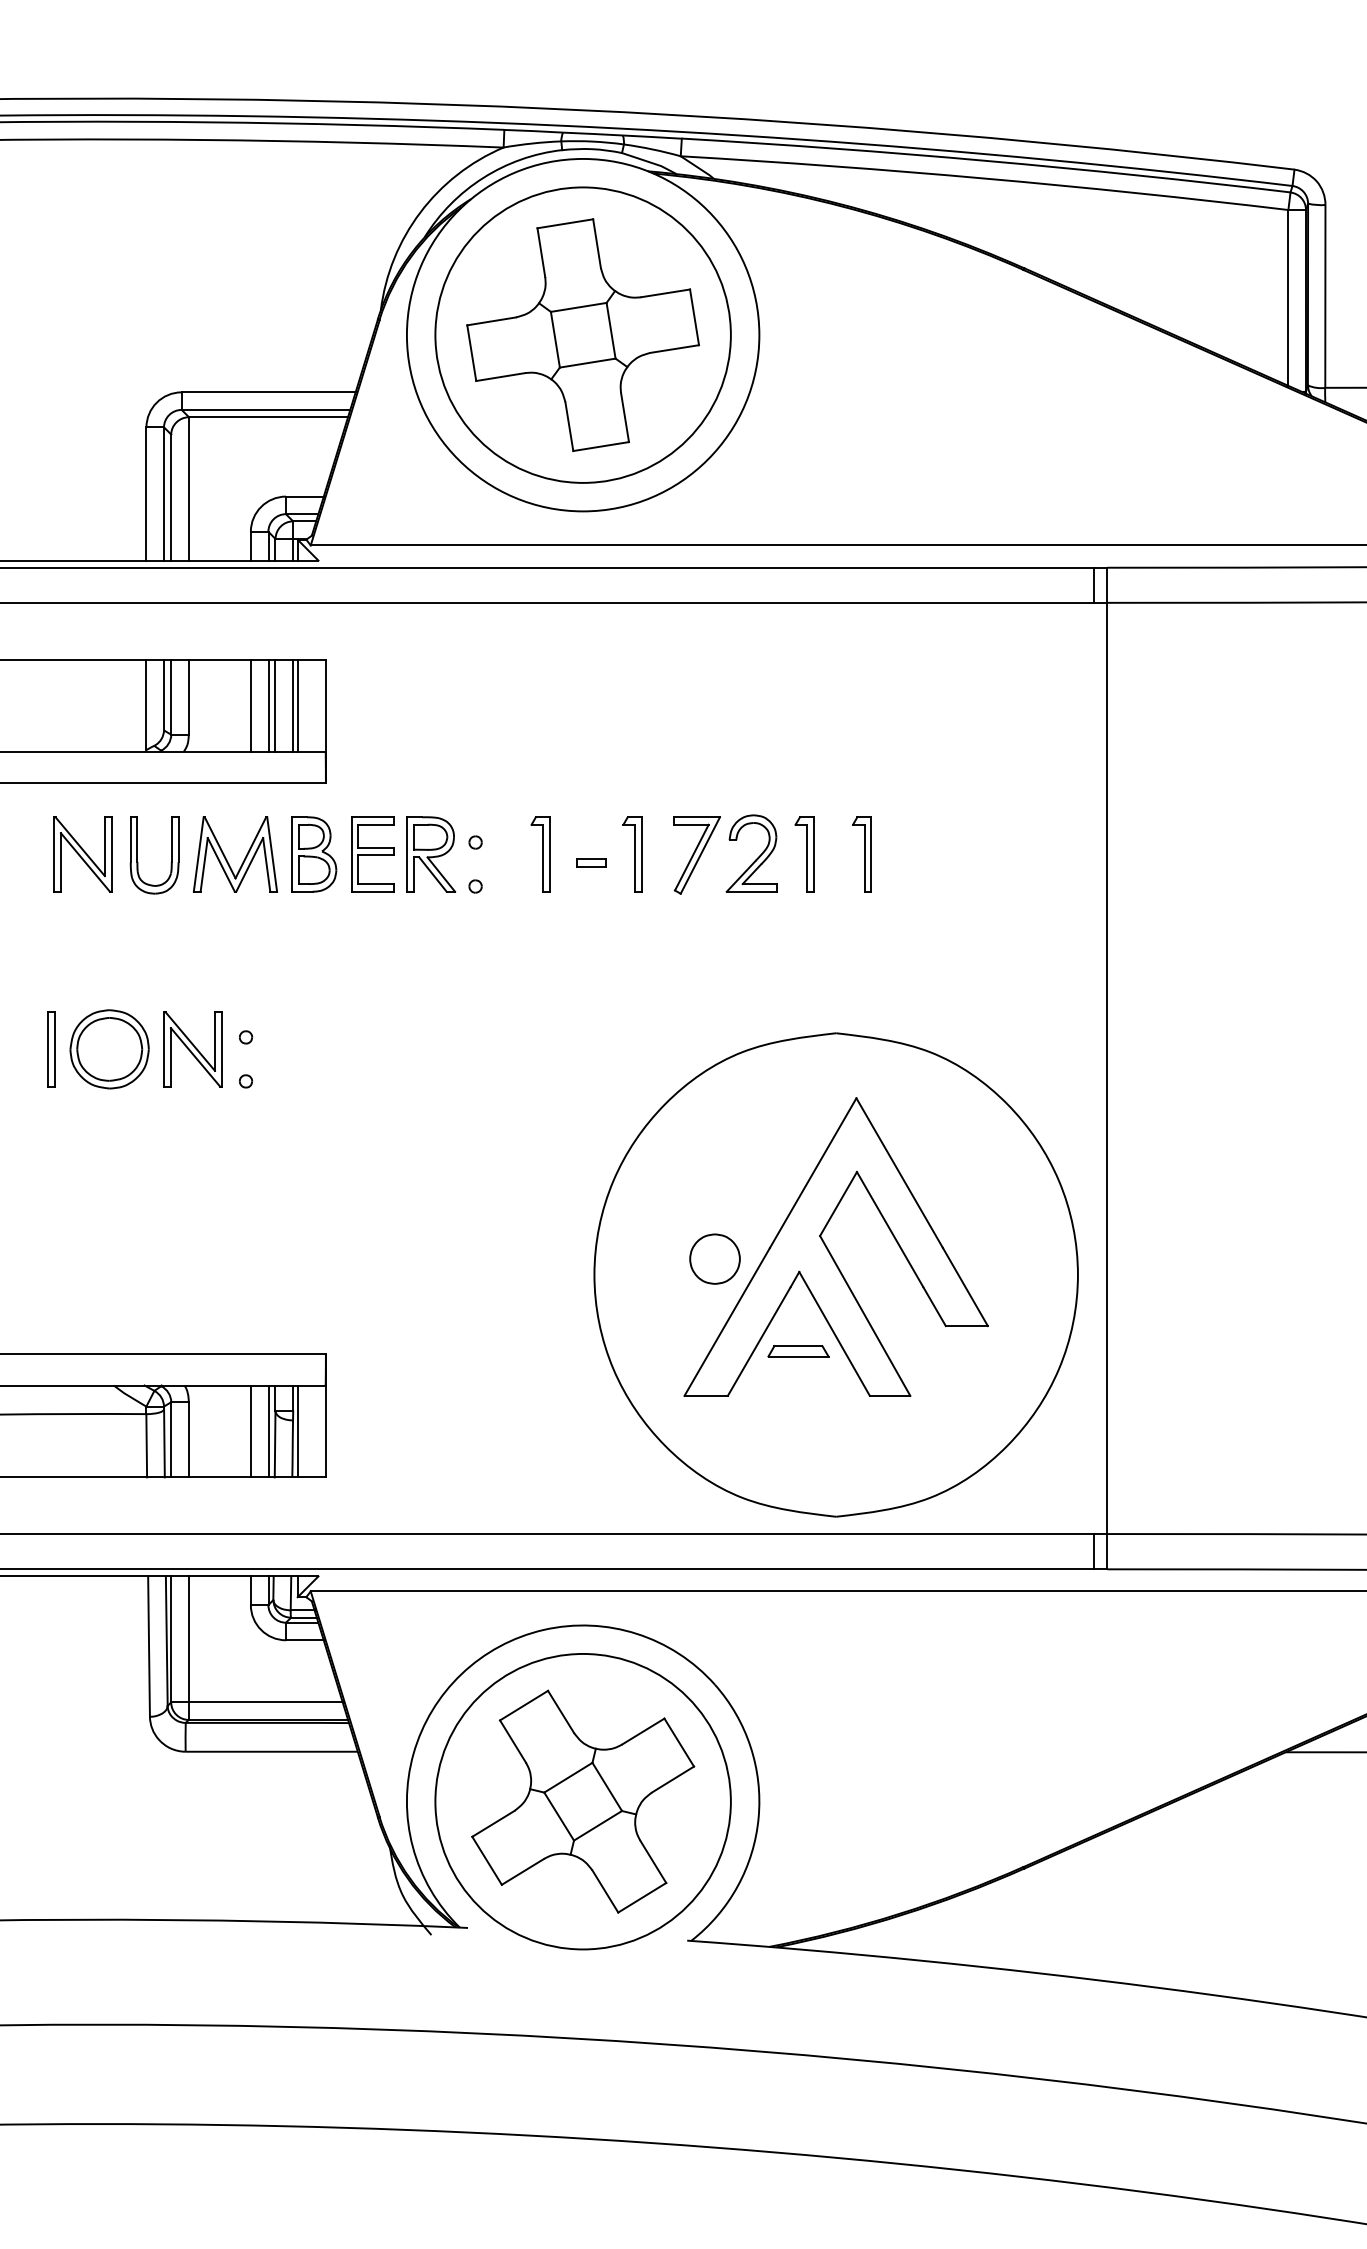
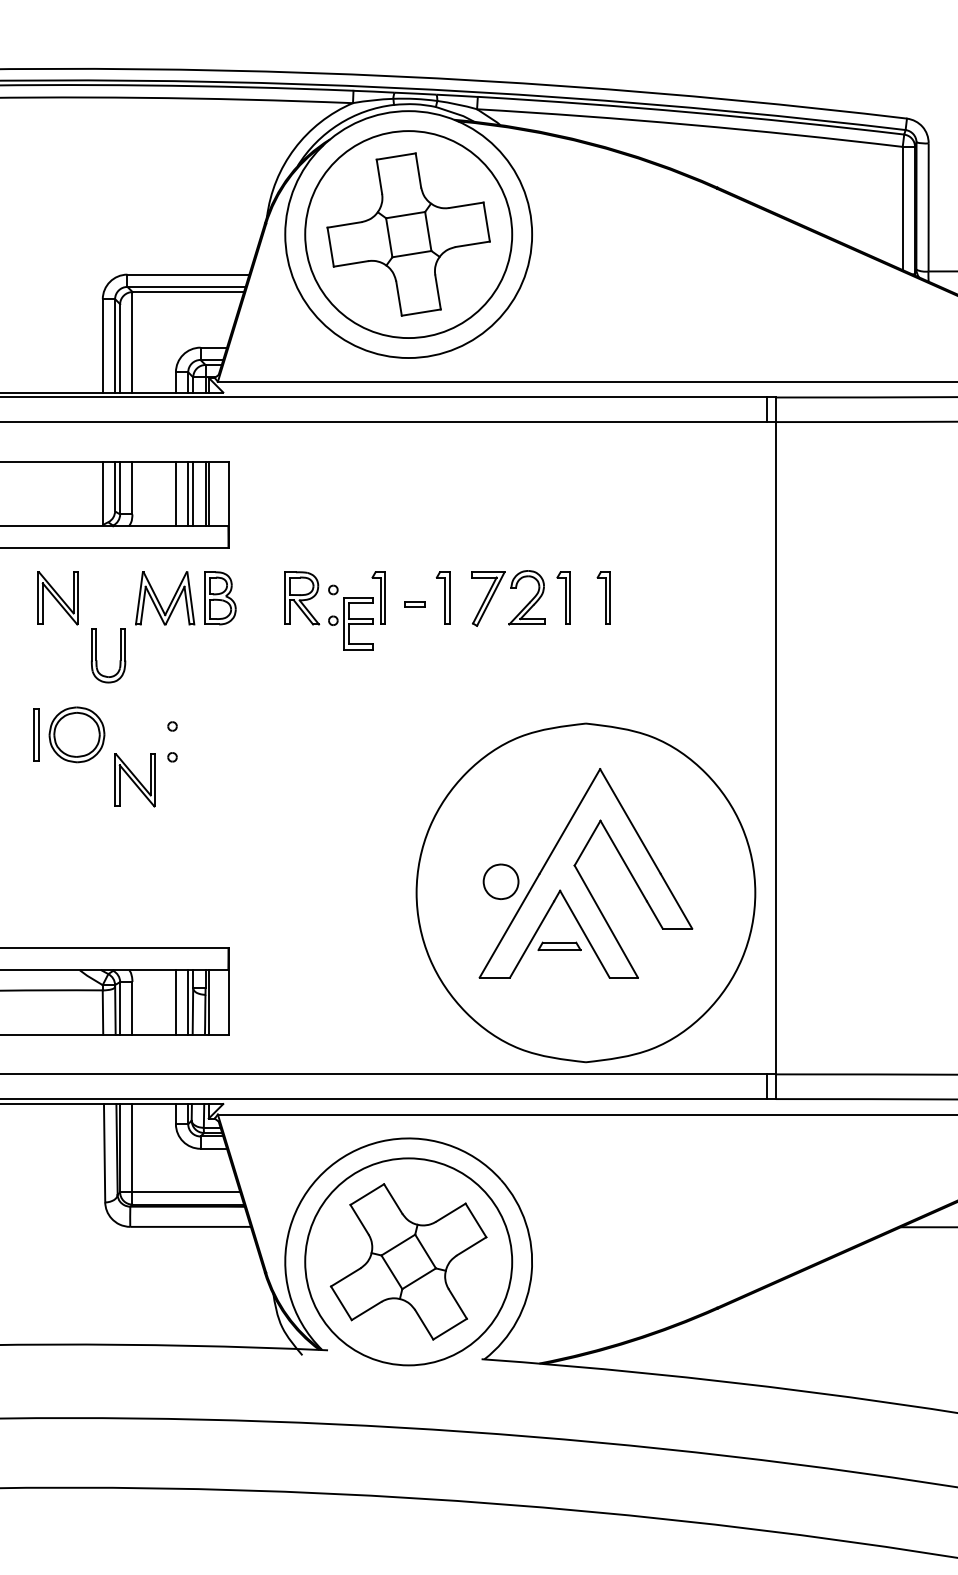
part: (372, 854) -> (358, 623), moved
part: (137, 855) -> (96, 655), moved
part: (192, 1049) -> (135, 780), moved

